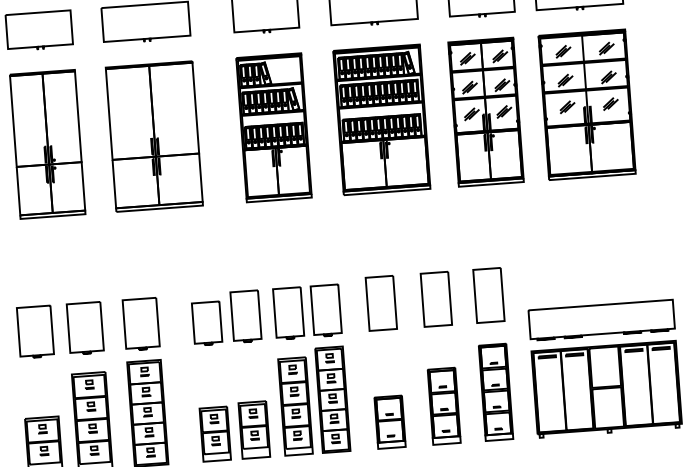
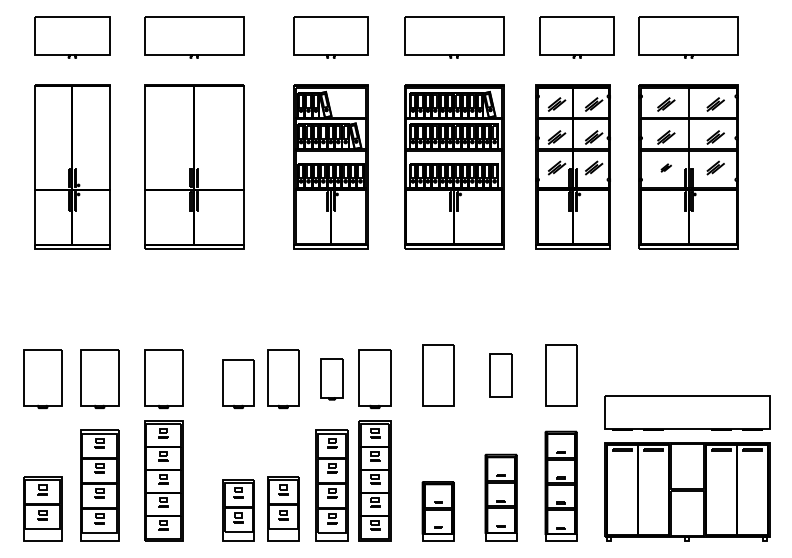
part: (567, 106) -> (666, 167), size x0.6
part: (436, 299) -> (501, 375), size x0.7
part: (288, 313) -> (331, 379), size x0.7

